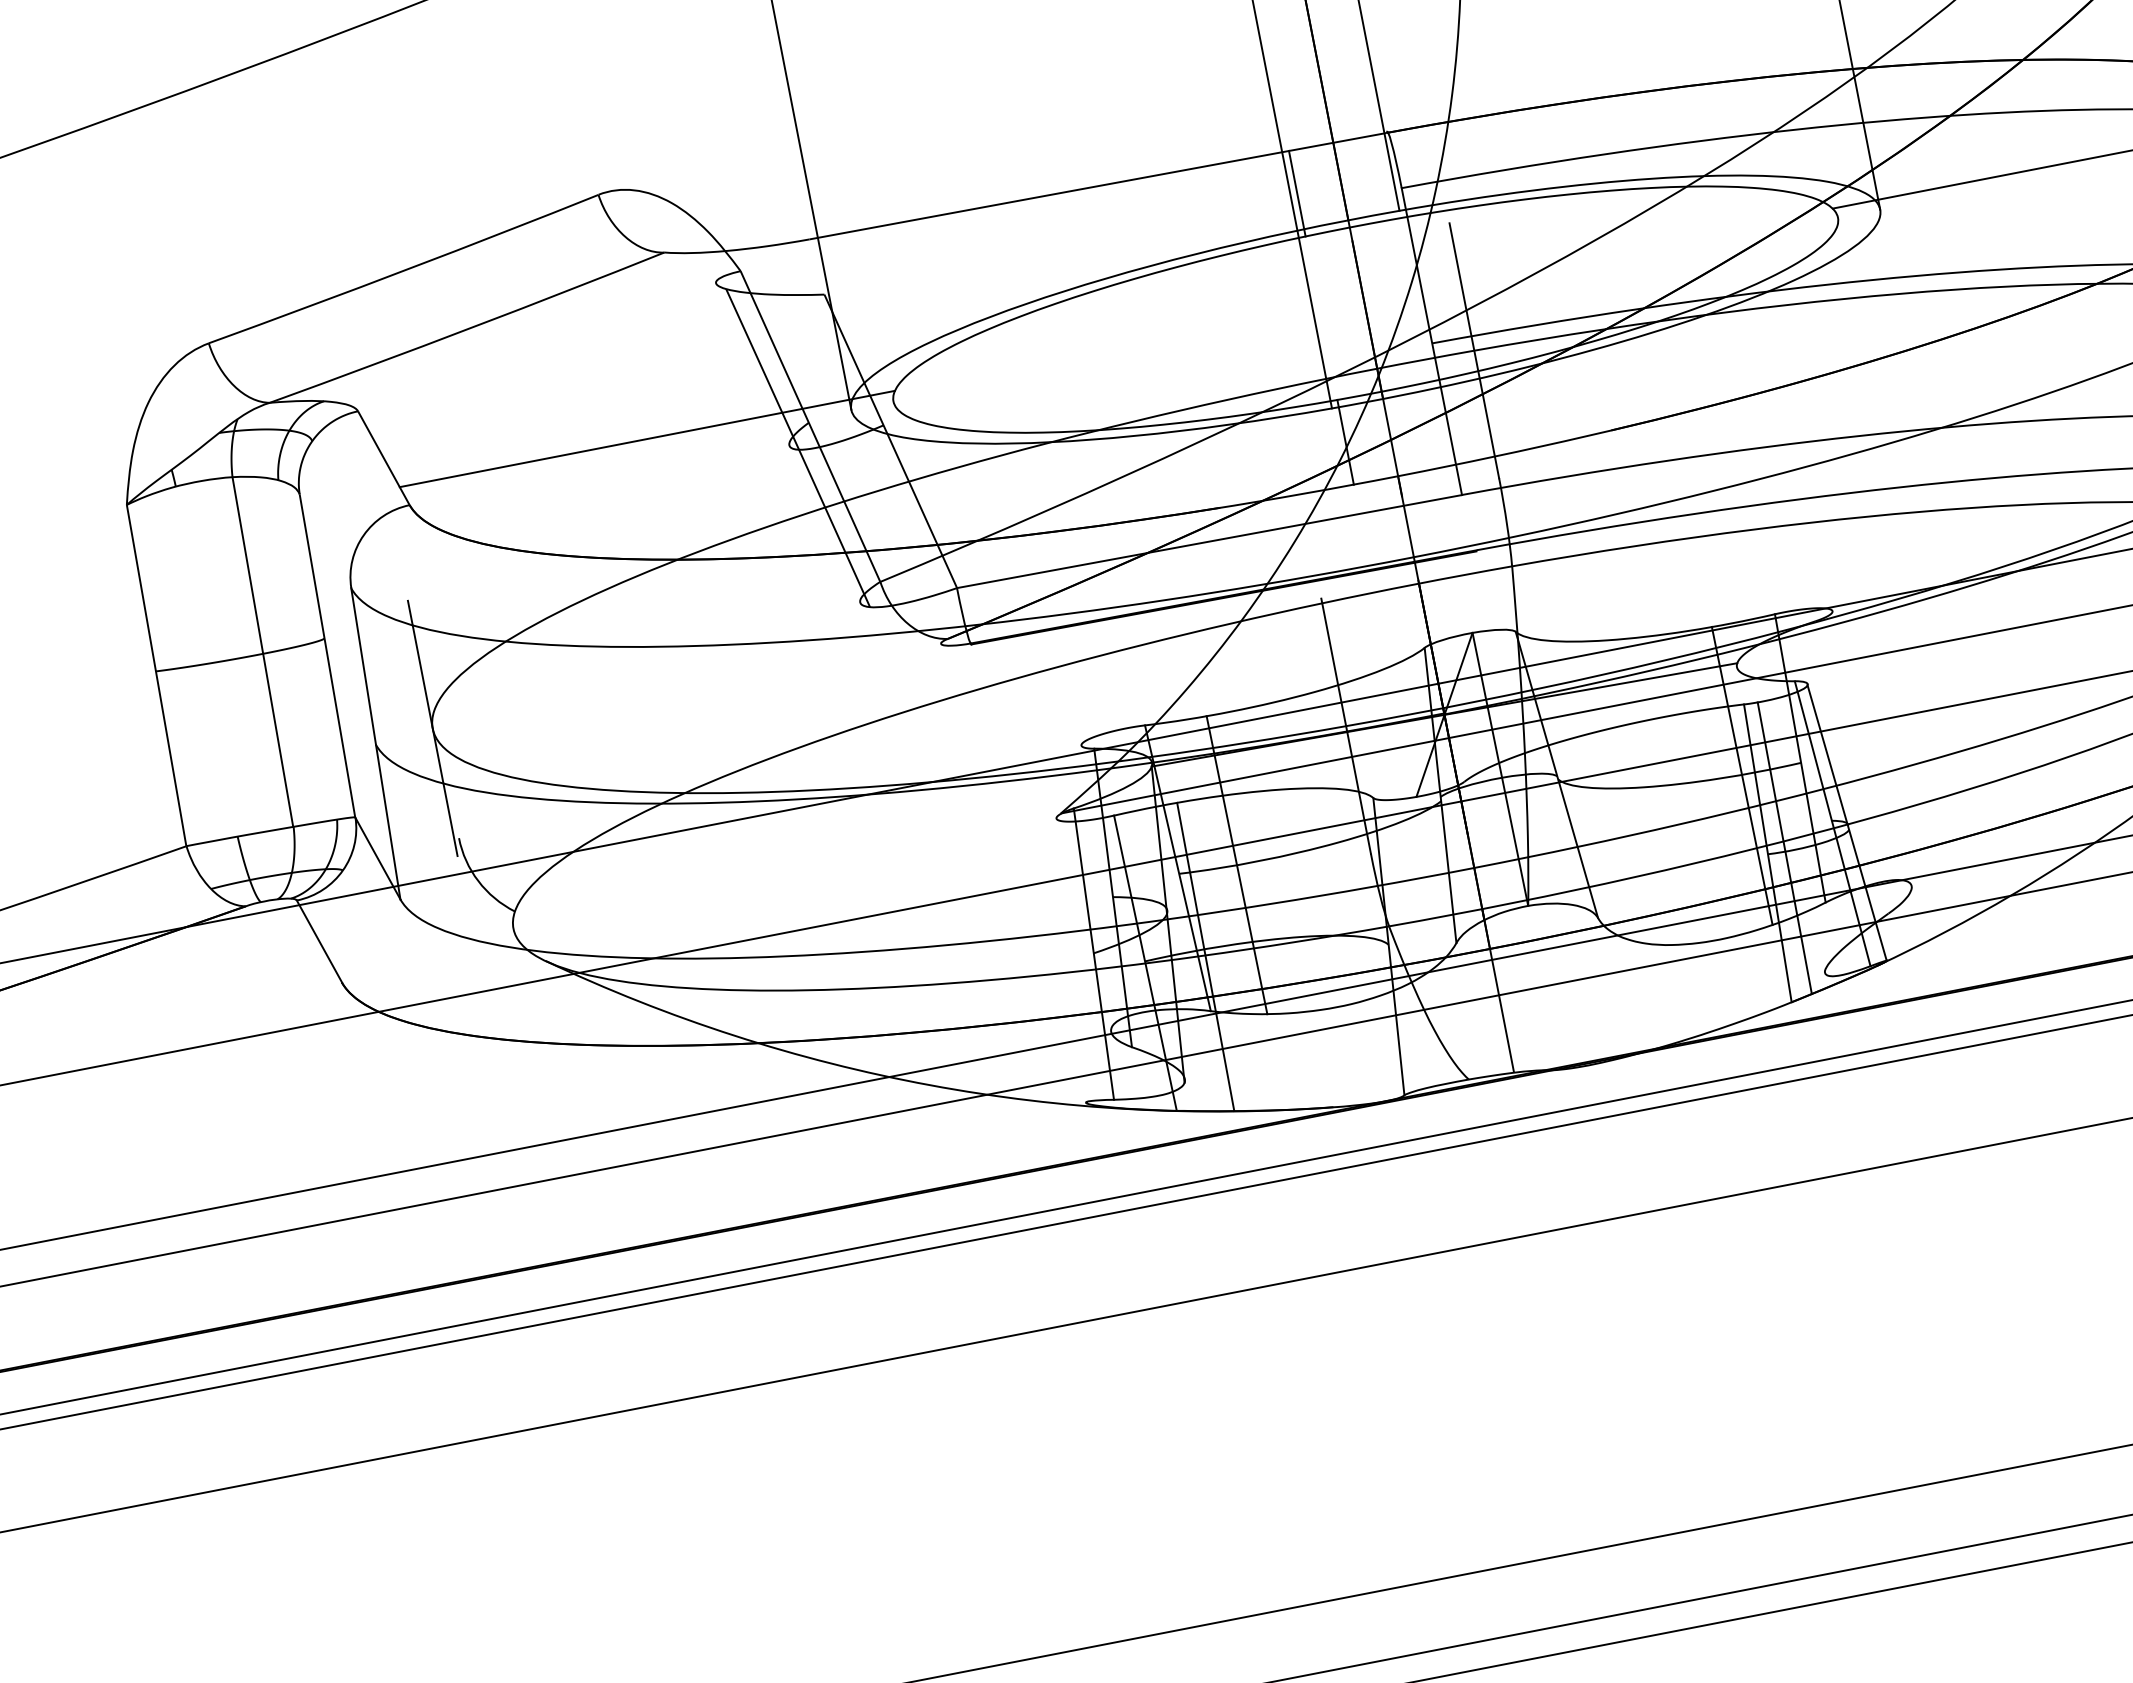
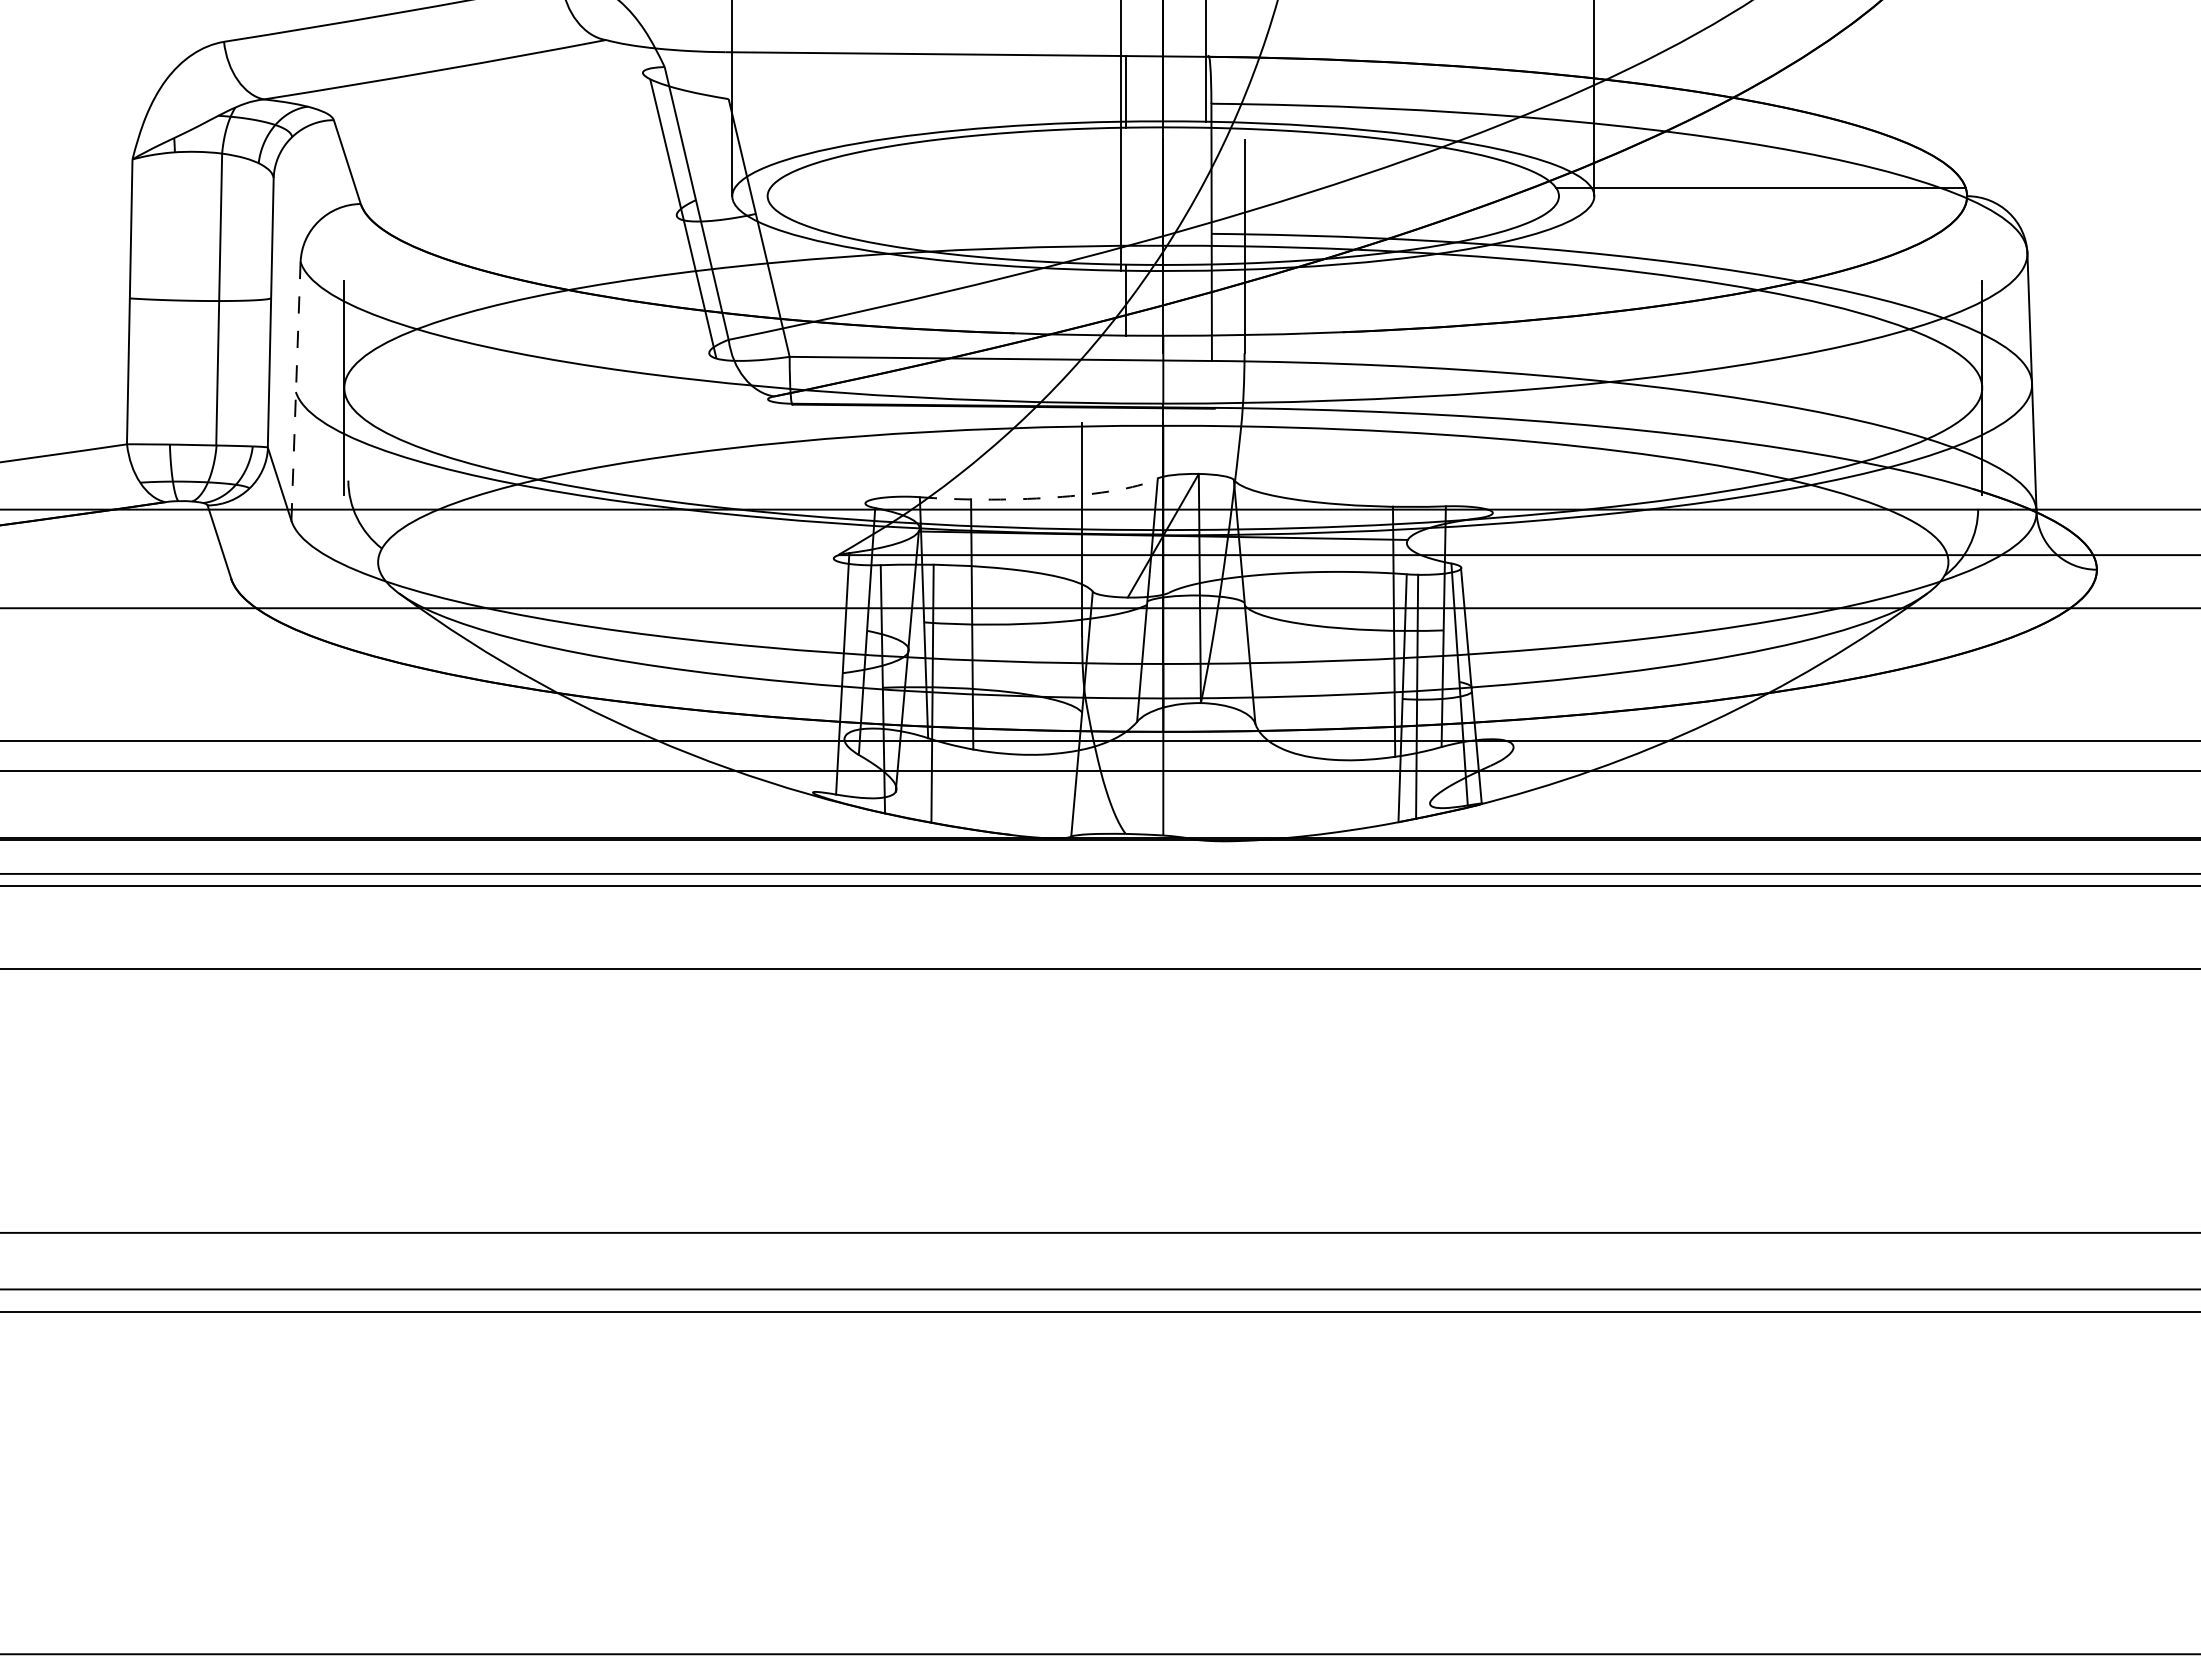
line: (646, 438) -> (562, 187), removed
arc: (1292, 697) -> (1043, 497), solid -> dashed
line: (376, 743) -> (296, 391), solid -> dashed

